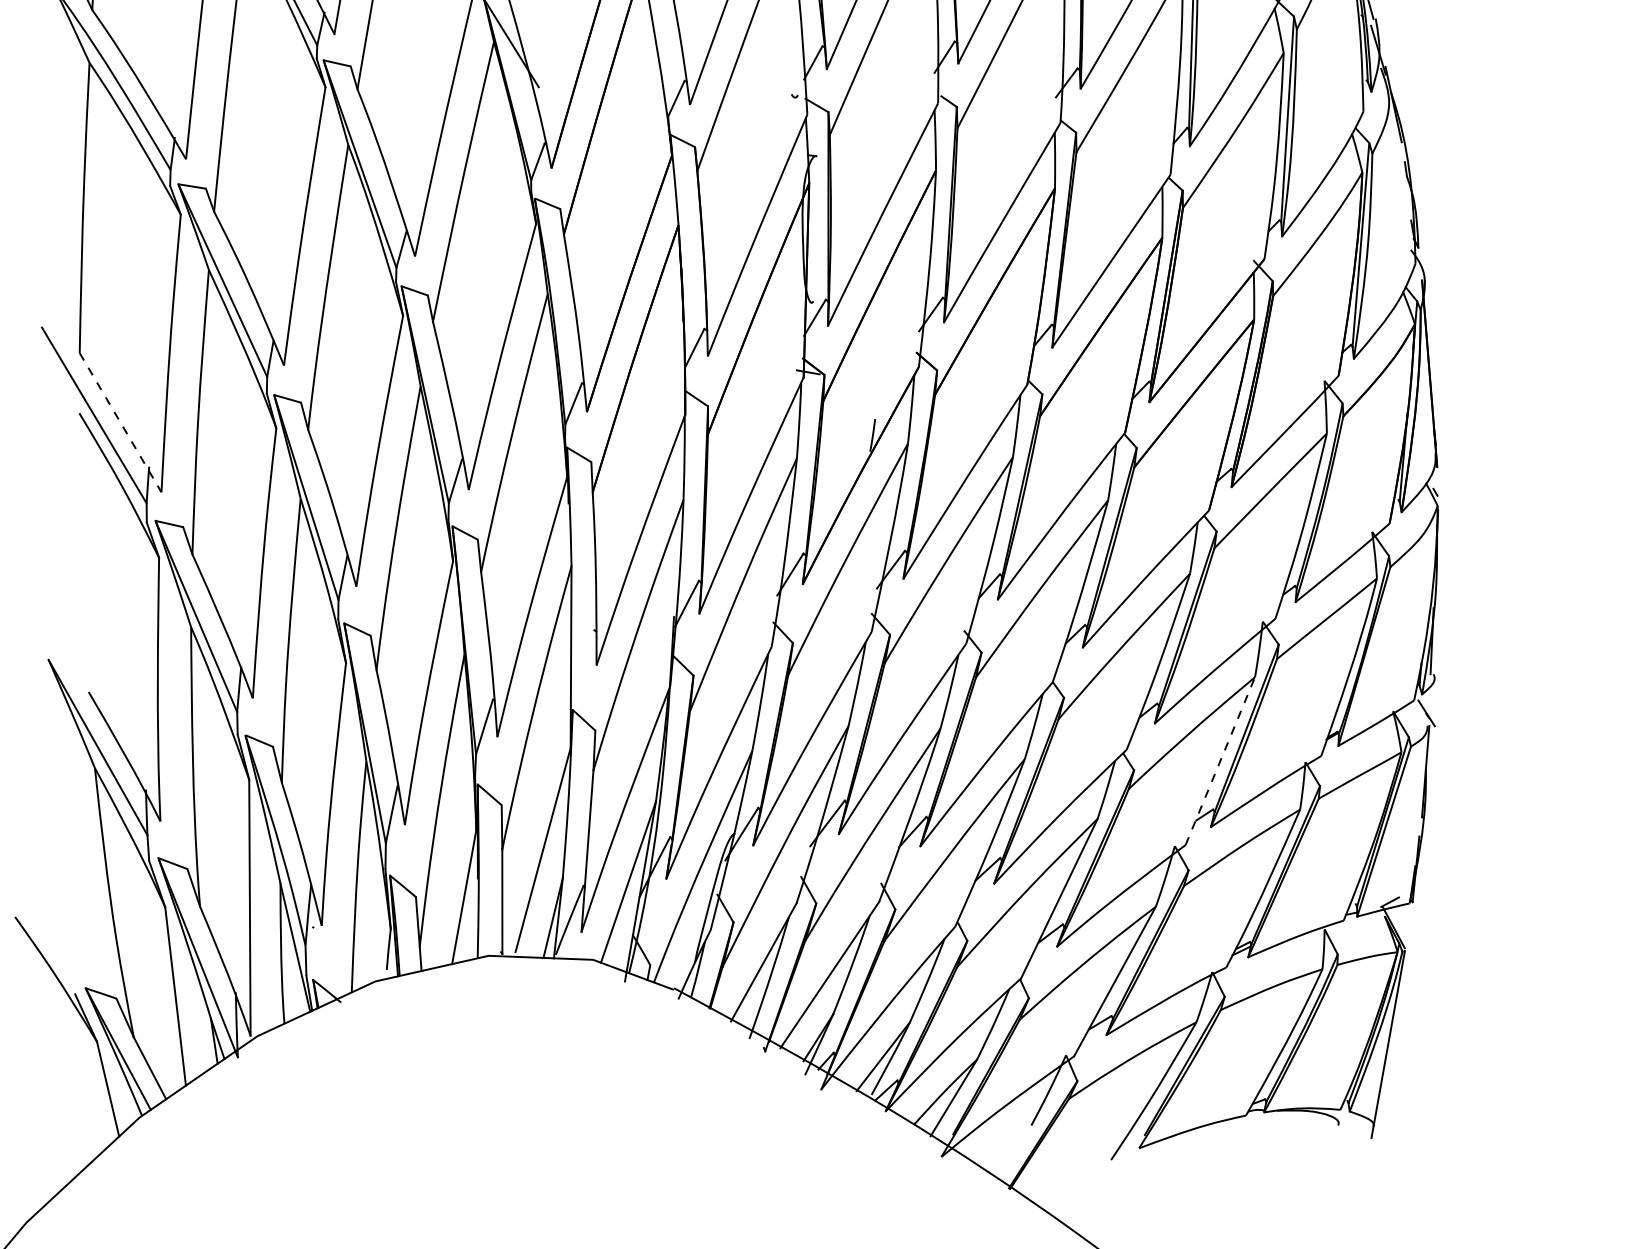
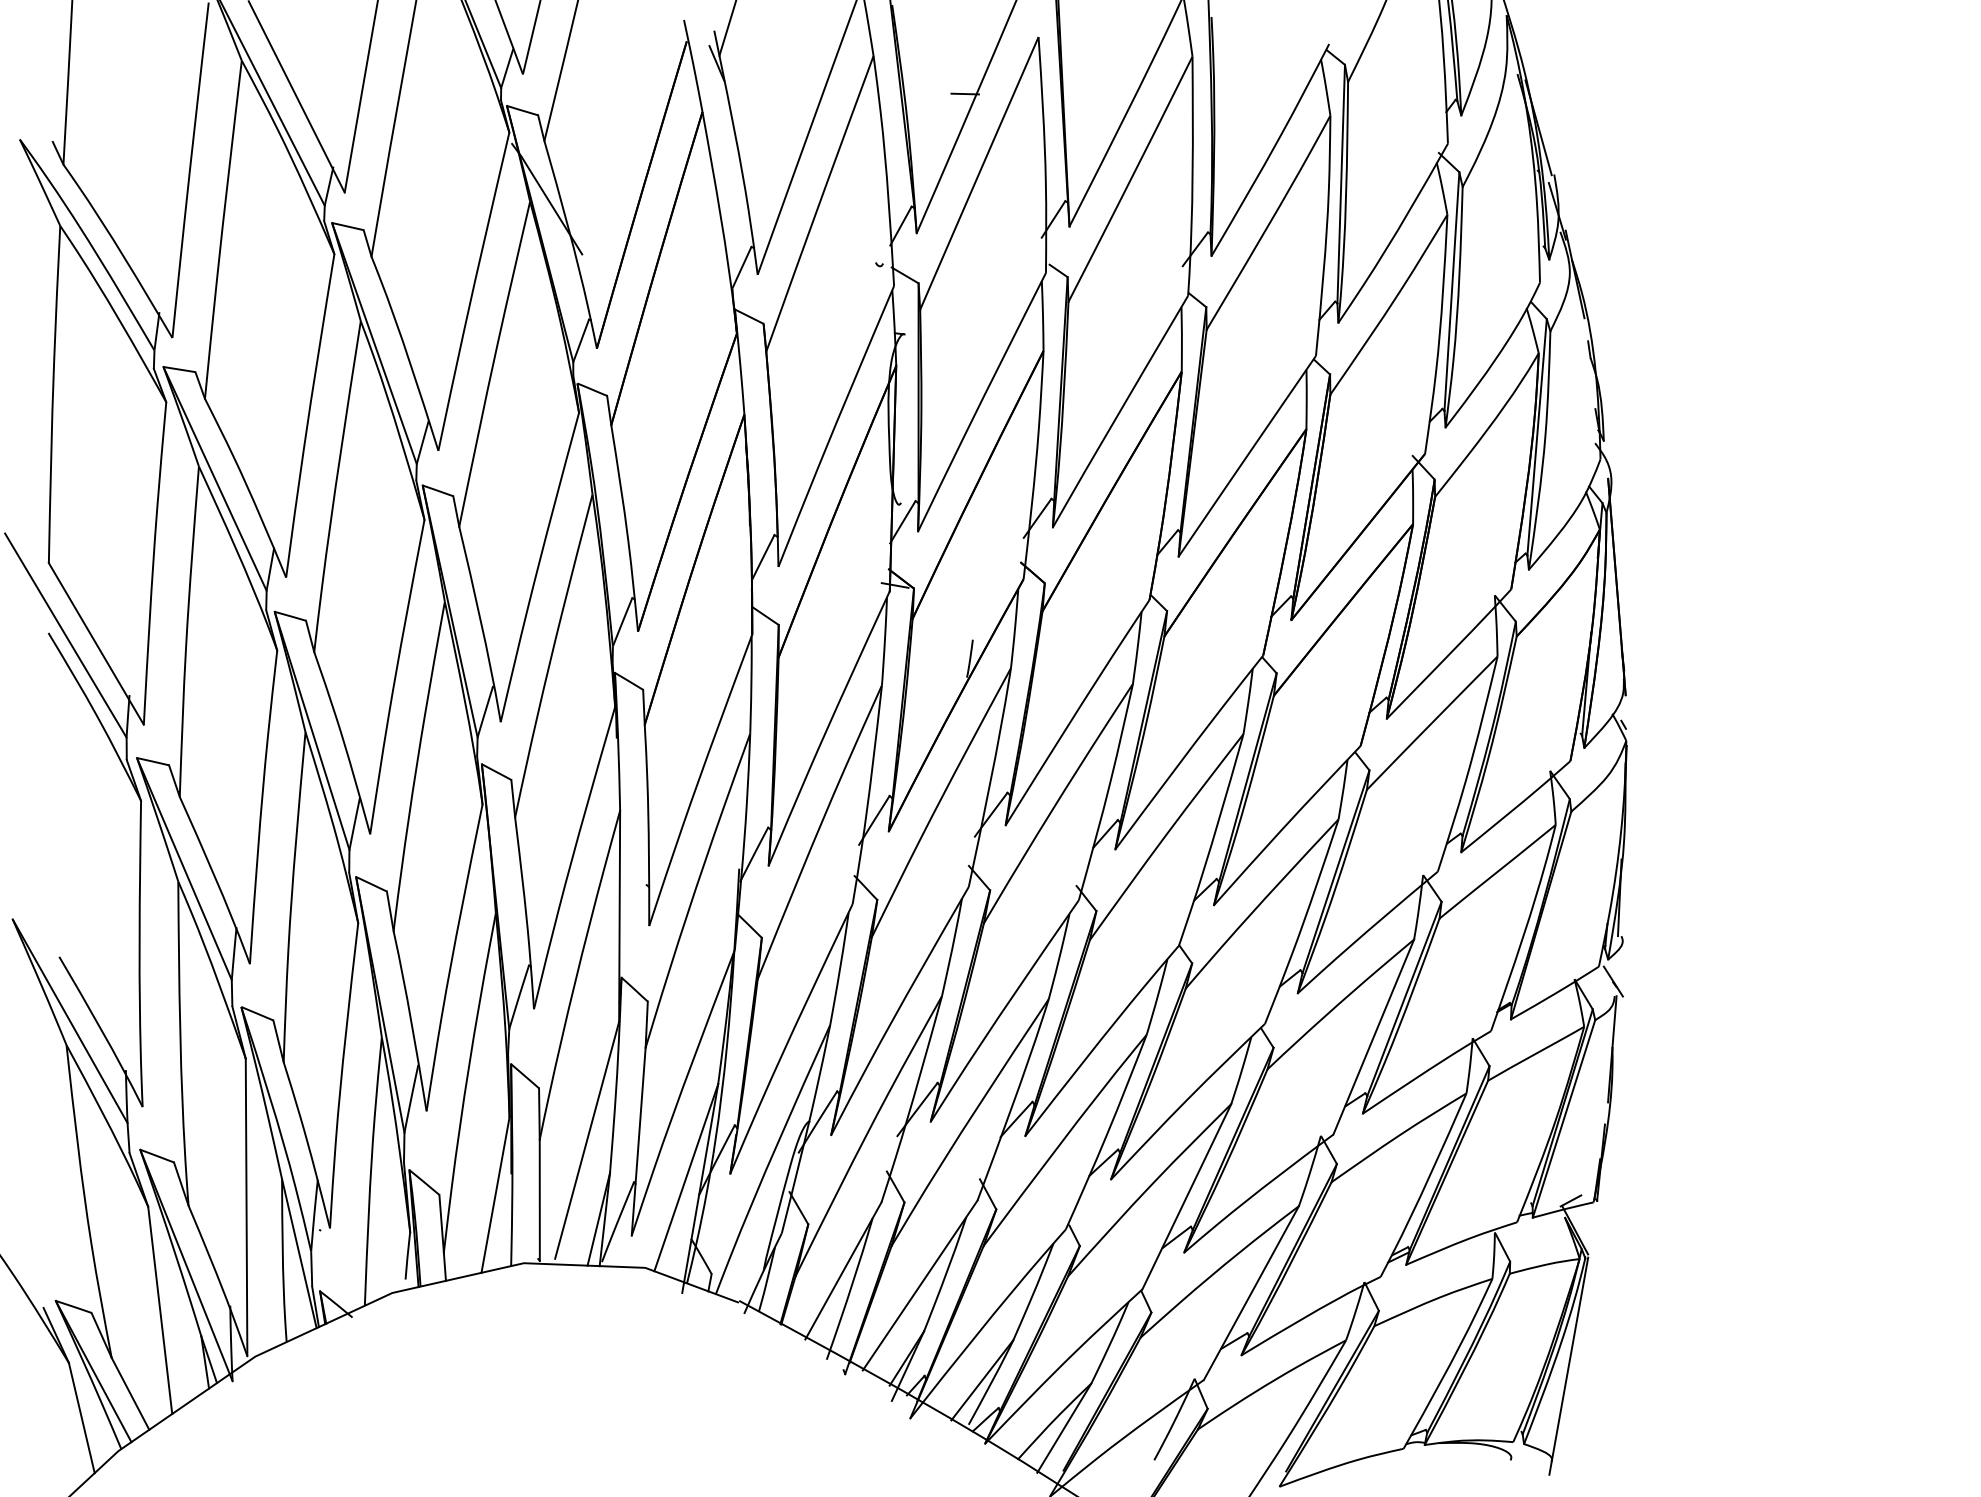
line: (120, 422) -> (96, 643), dashed -> solid
line: (1220, 761) -> (1373, 1037), dashed -> solid

